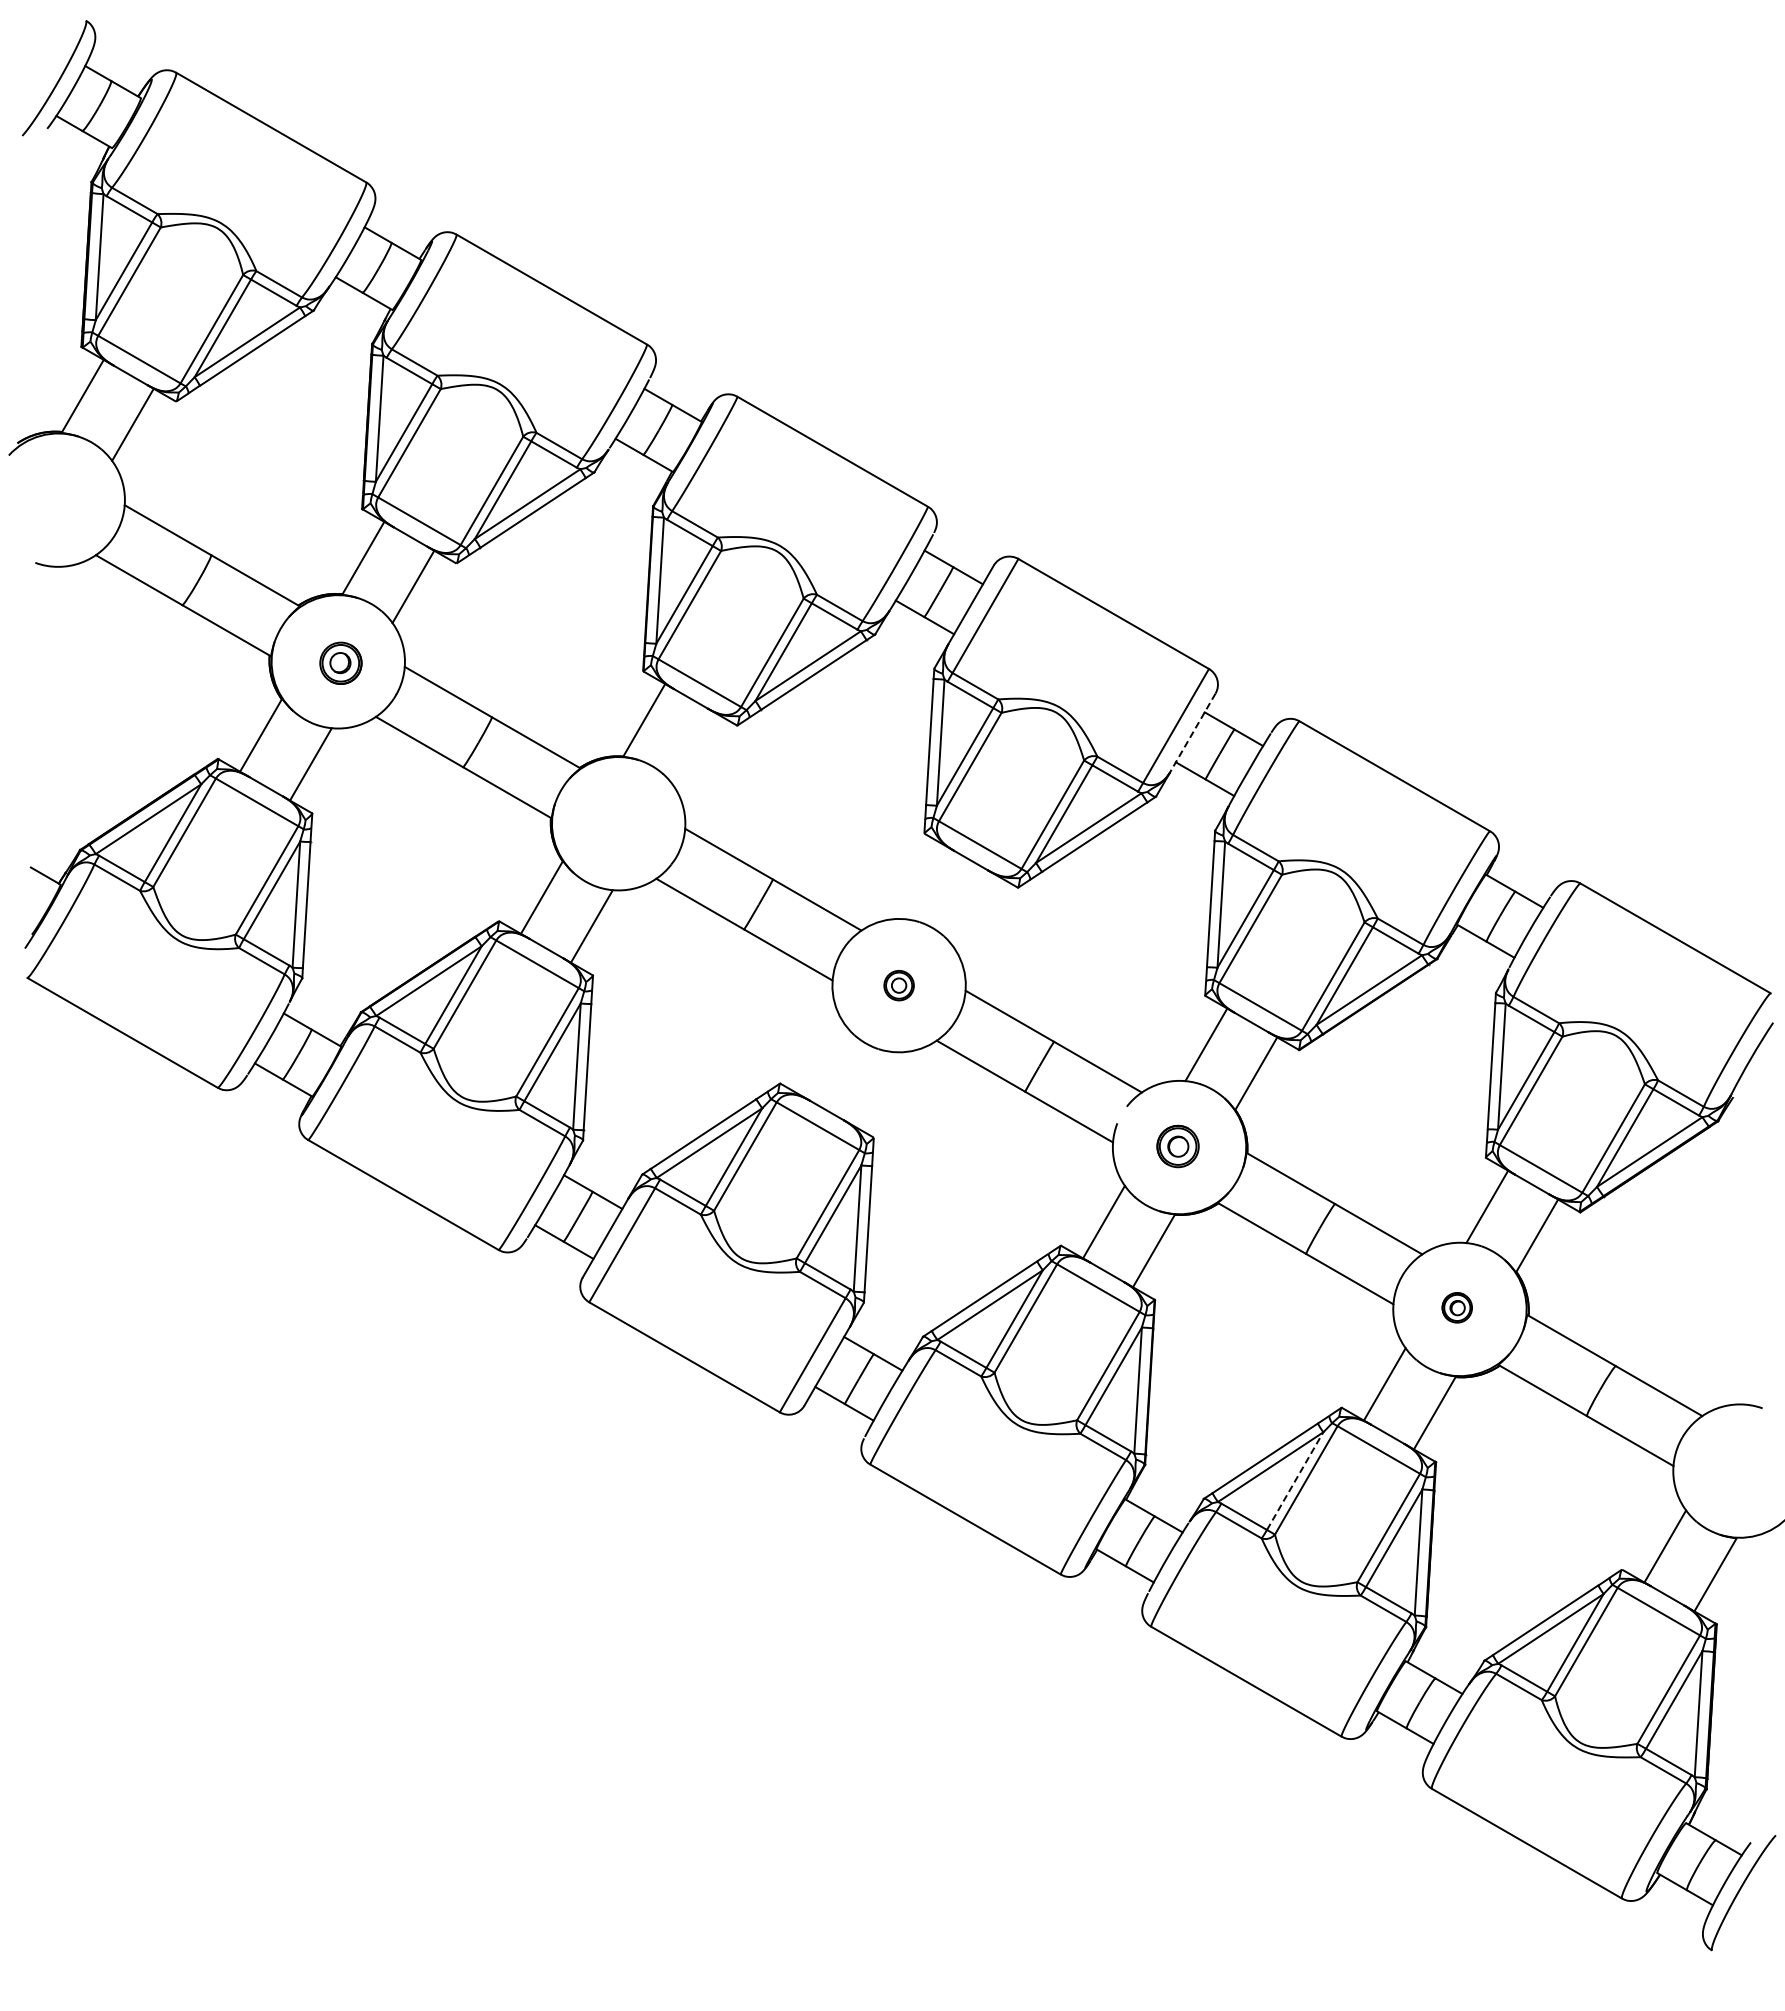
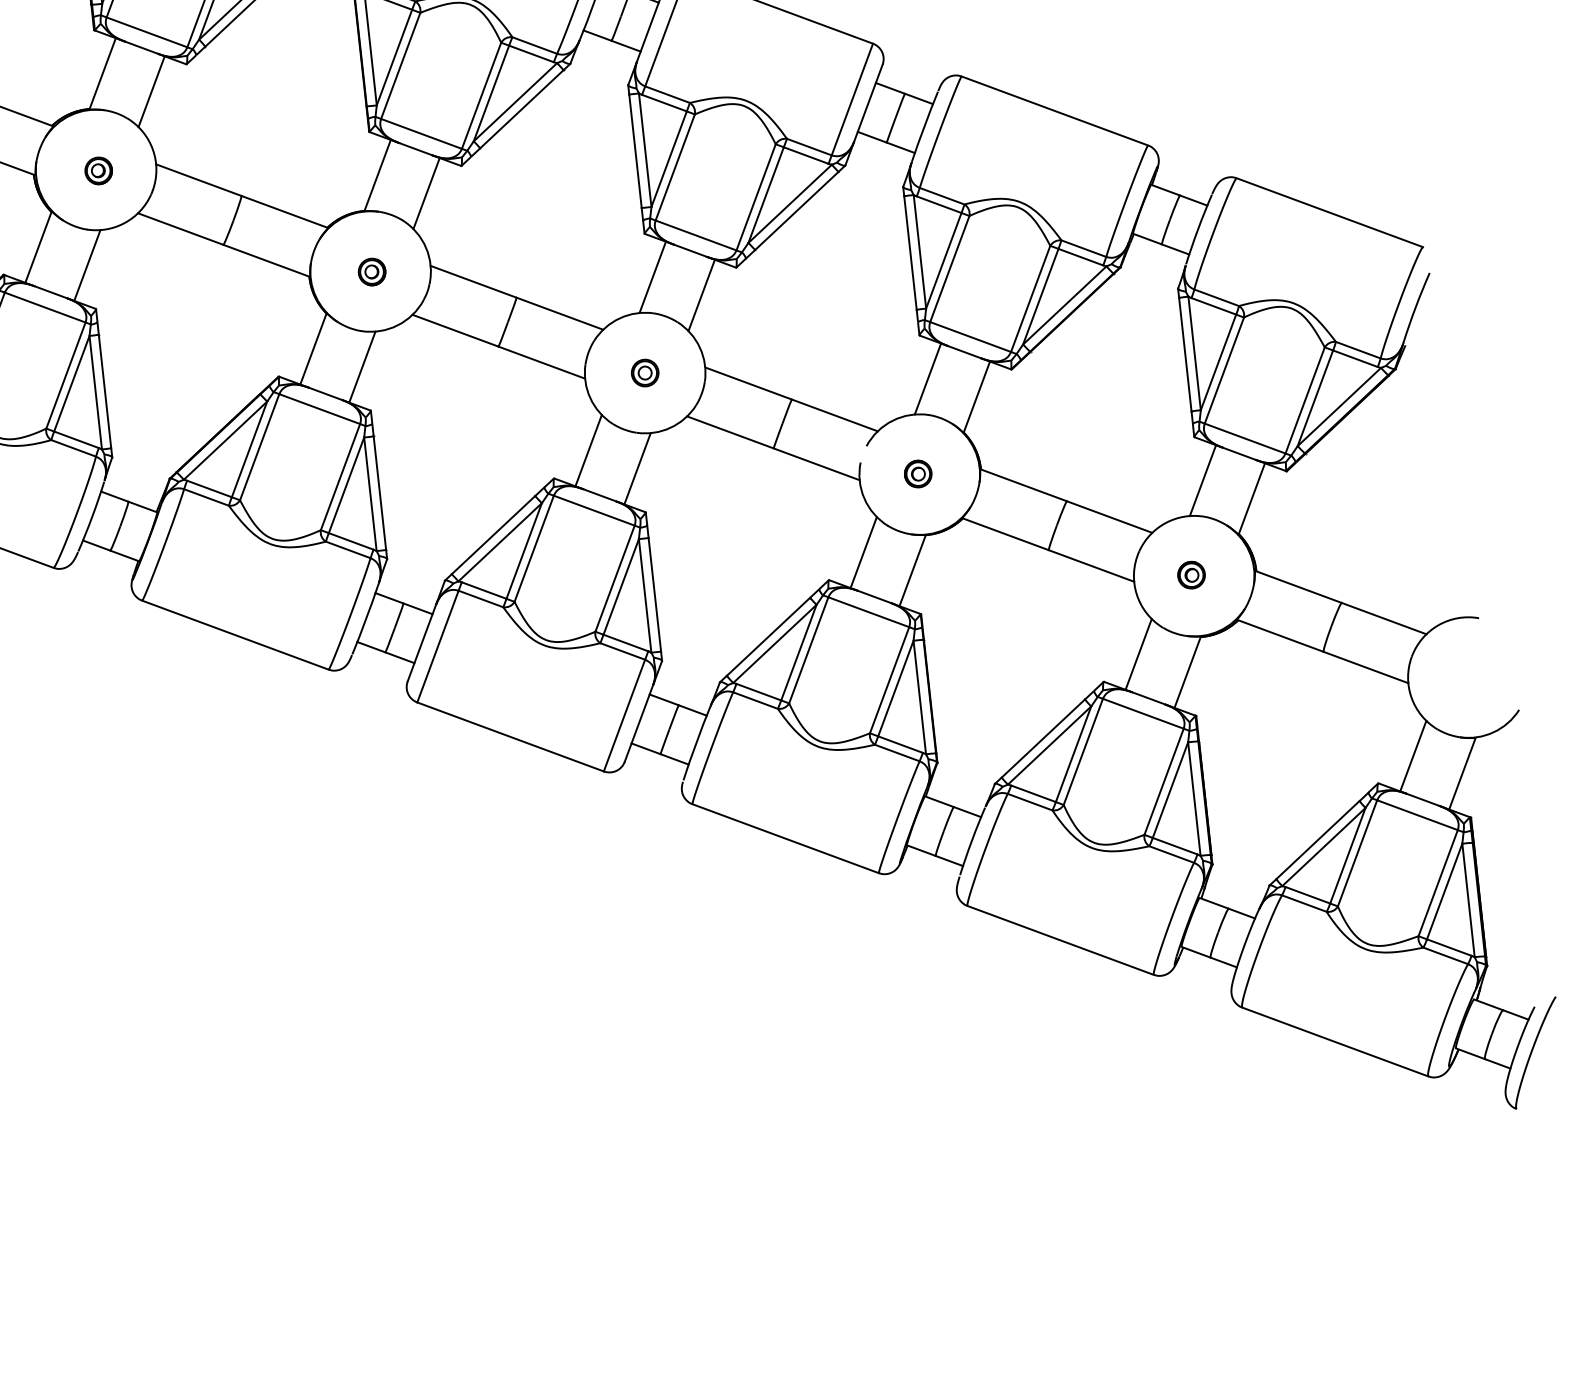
part: (340, 663) -> (98, 171), size x0.71
line: (1192, 733) -> (868, 103), dashed -> solid
line: (694, 748) -> (426, 192), added
part: (619, 824) -> (371, 272), added
line: (925, 882) -> (652, 277), added
line: (975, 911) -> (701, 295), added
line: (823, 1059) -> (589, 450), added
line: (873, 1088) -> (638, 468), added
part: (1177, 1146) -> (917, 474), size x0.71
line: (1295, 1480) -> (1073, 753), dashed -> solid

